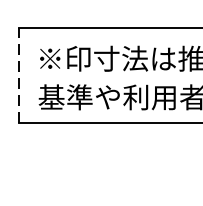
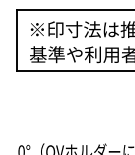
line: (19, 75) -> (17, 40), dashed -> solid

